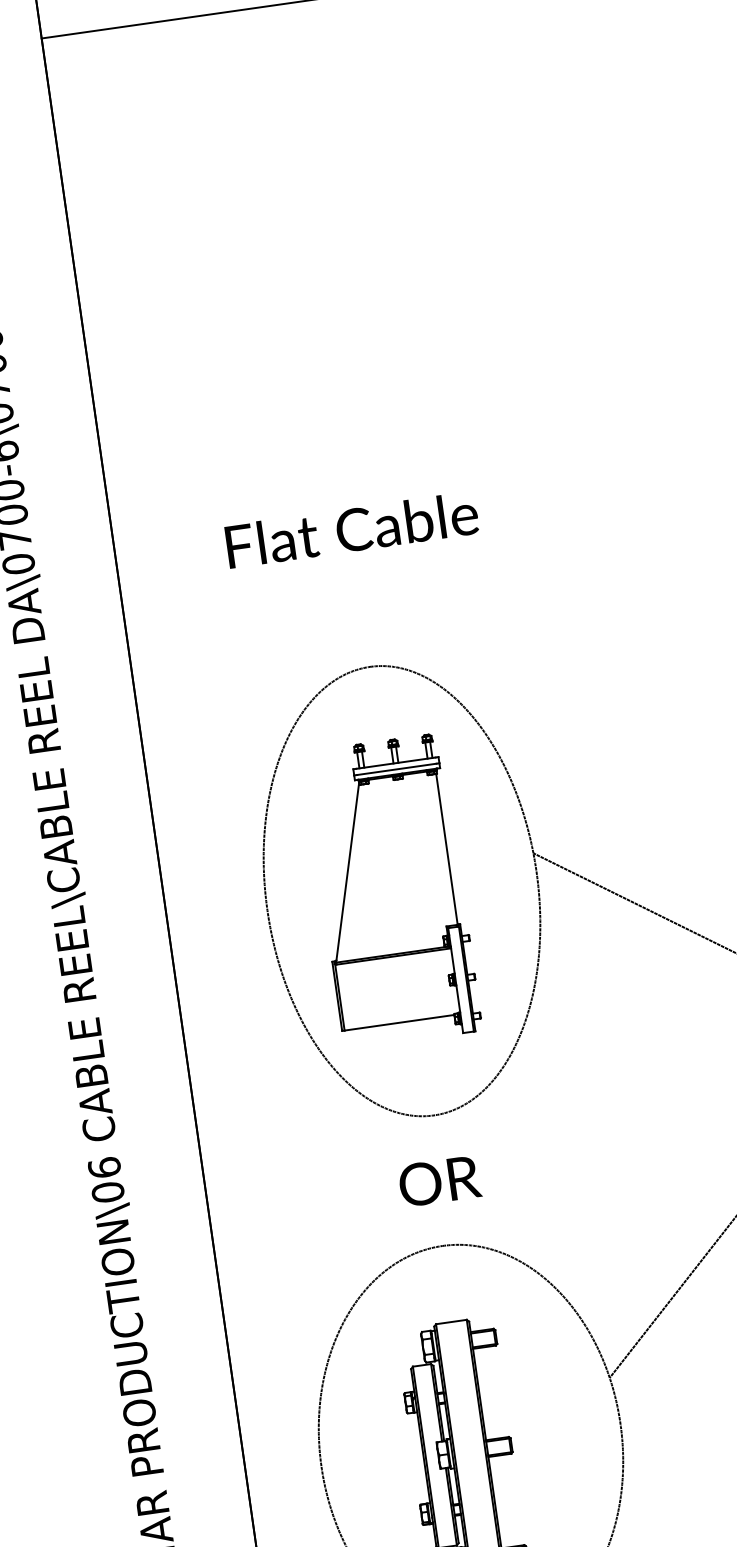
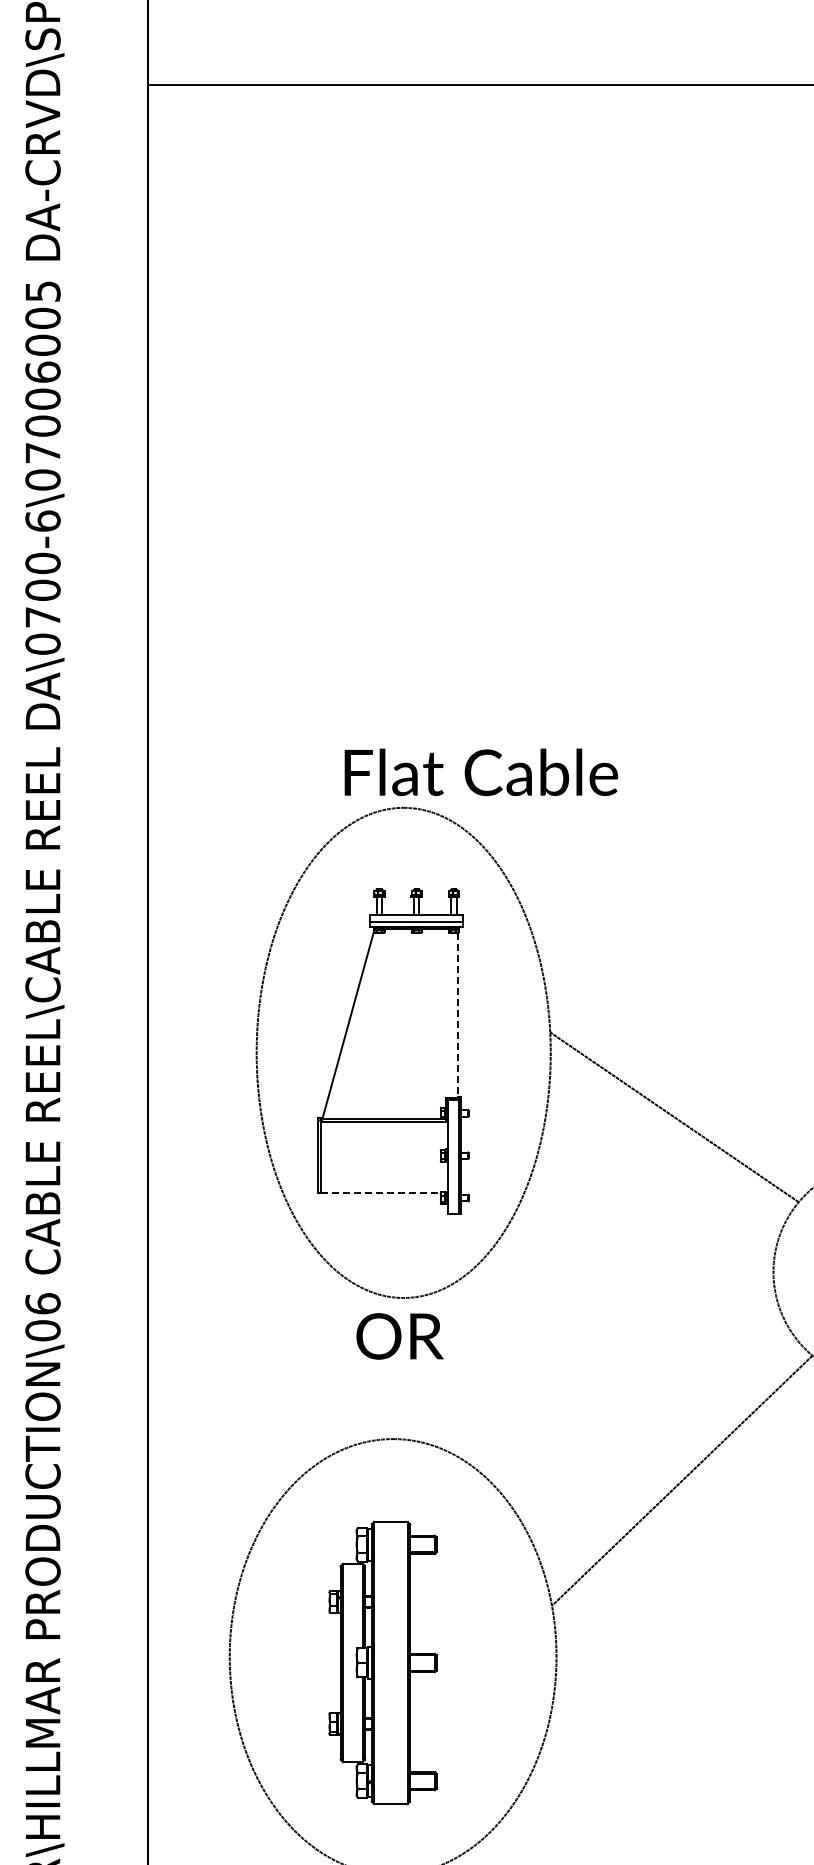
text: (352, 529) -> (481, 772), moved
line: (447, 849) -> (458, 1015), solid -> dashed
line: (399, 1022) -> (380, 1193), solid -> dashed
text: (439, 1181) -> (399, 1336), moved

